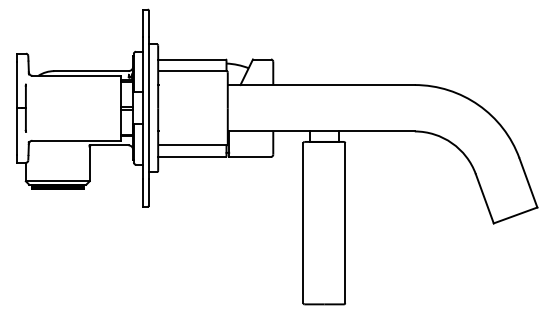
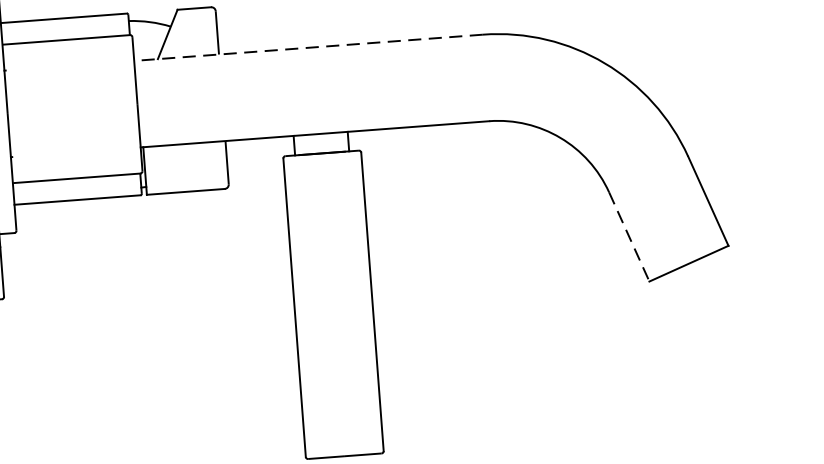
line: (321, 85) -> (308, 48), solid -> dashed
line: (484, 199) -> (628, 238), solid -> dashed

